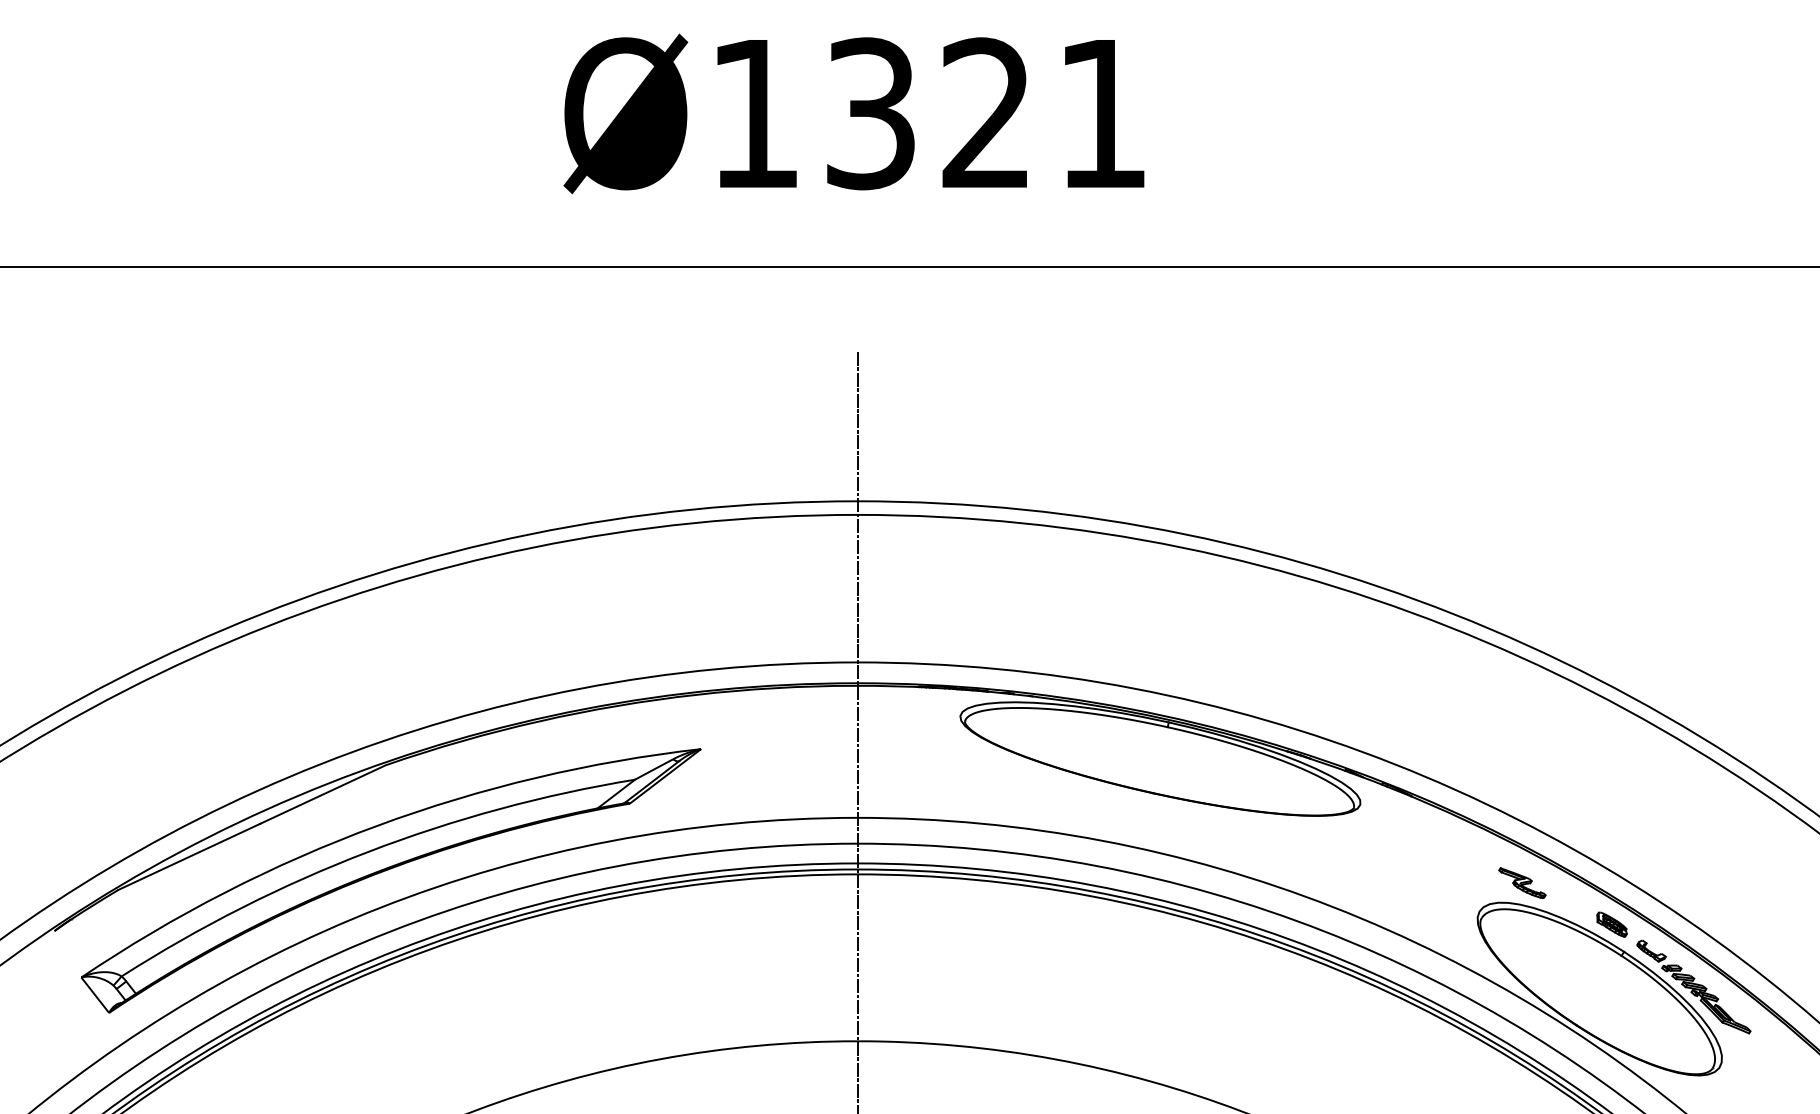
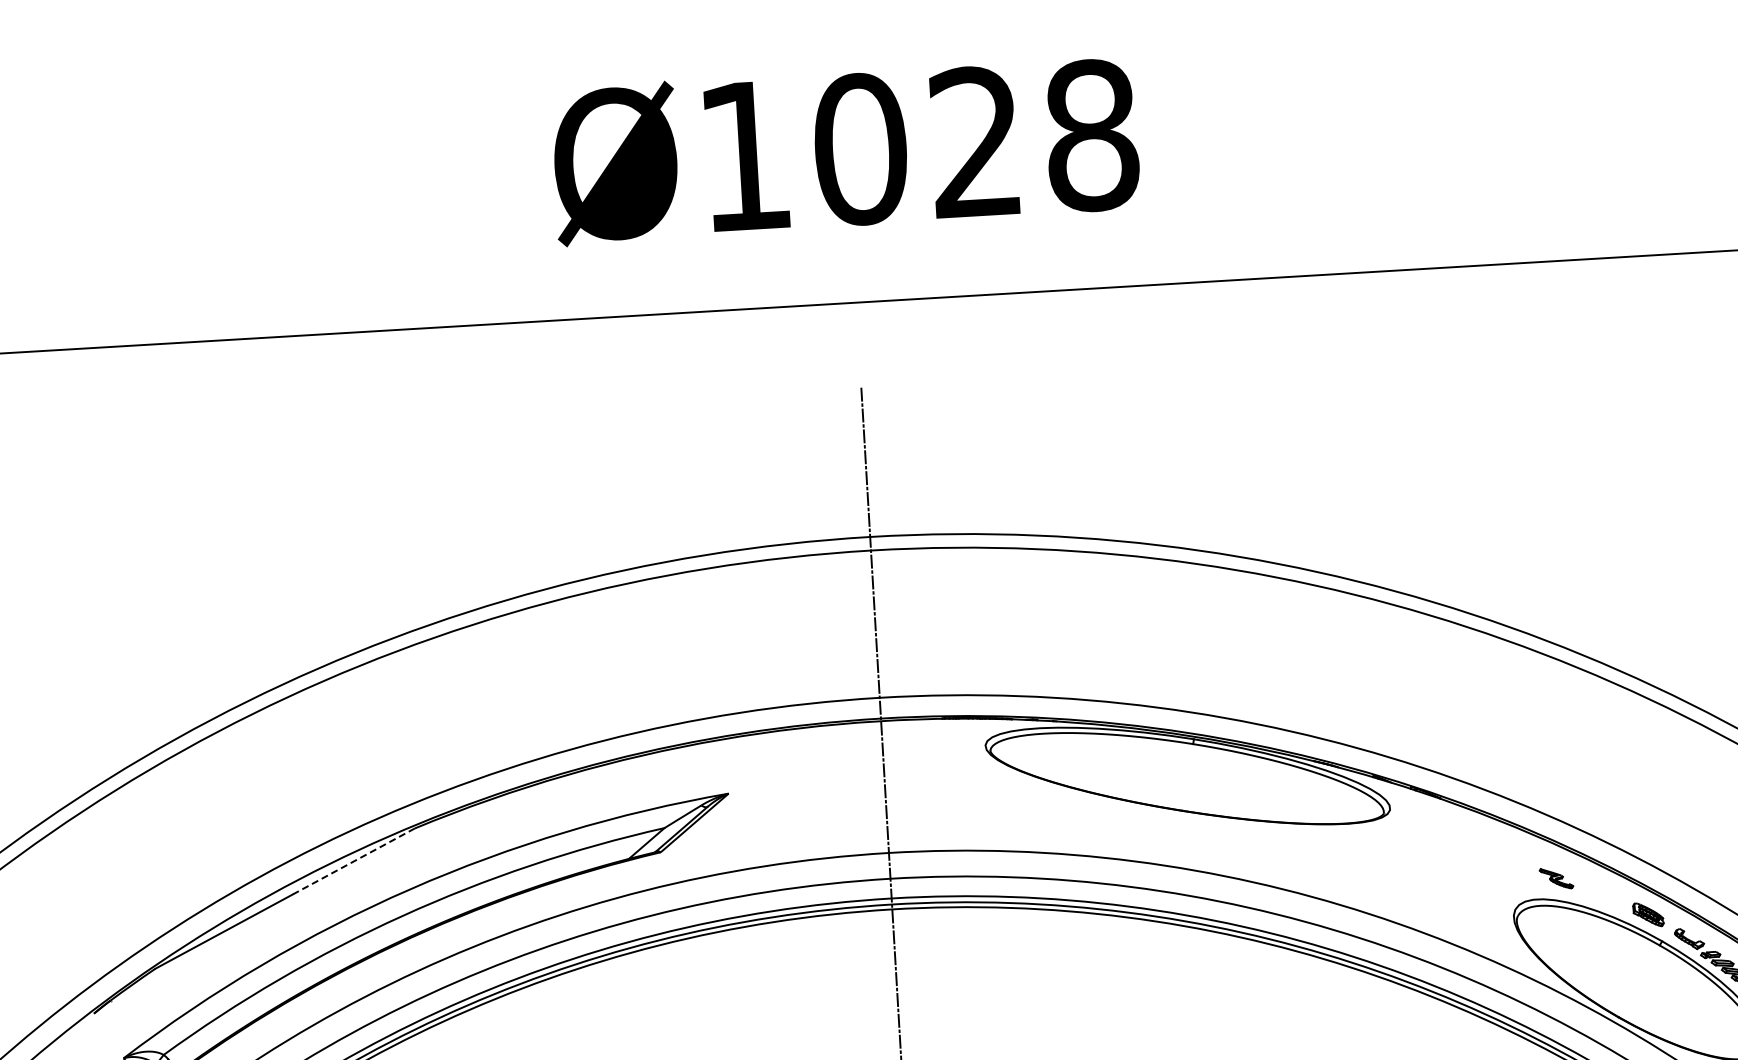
text: (986, 113) -> (975, 142), Ø1321 -> Ø1028
line: (322, 794) -> (353, 861), solid -> dashed
part: (1522, 882) -> (1556, 878), size x0.7

